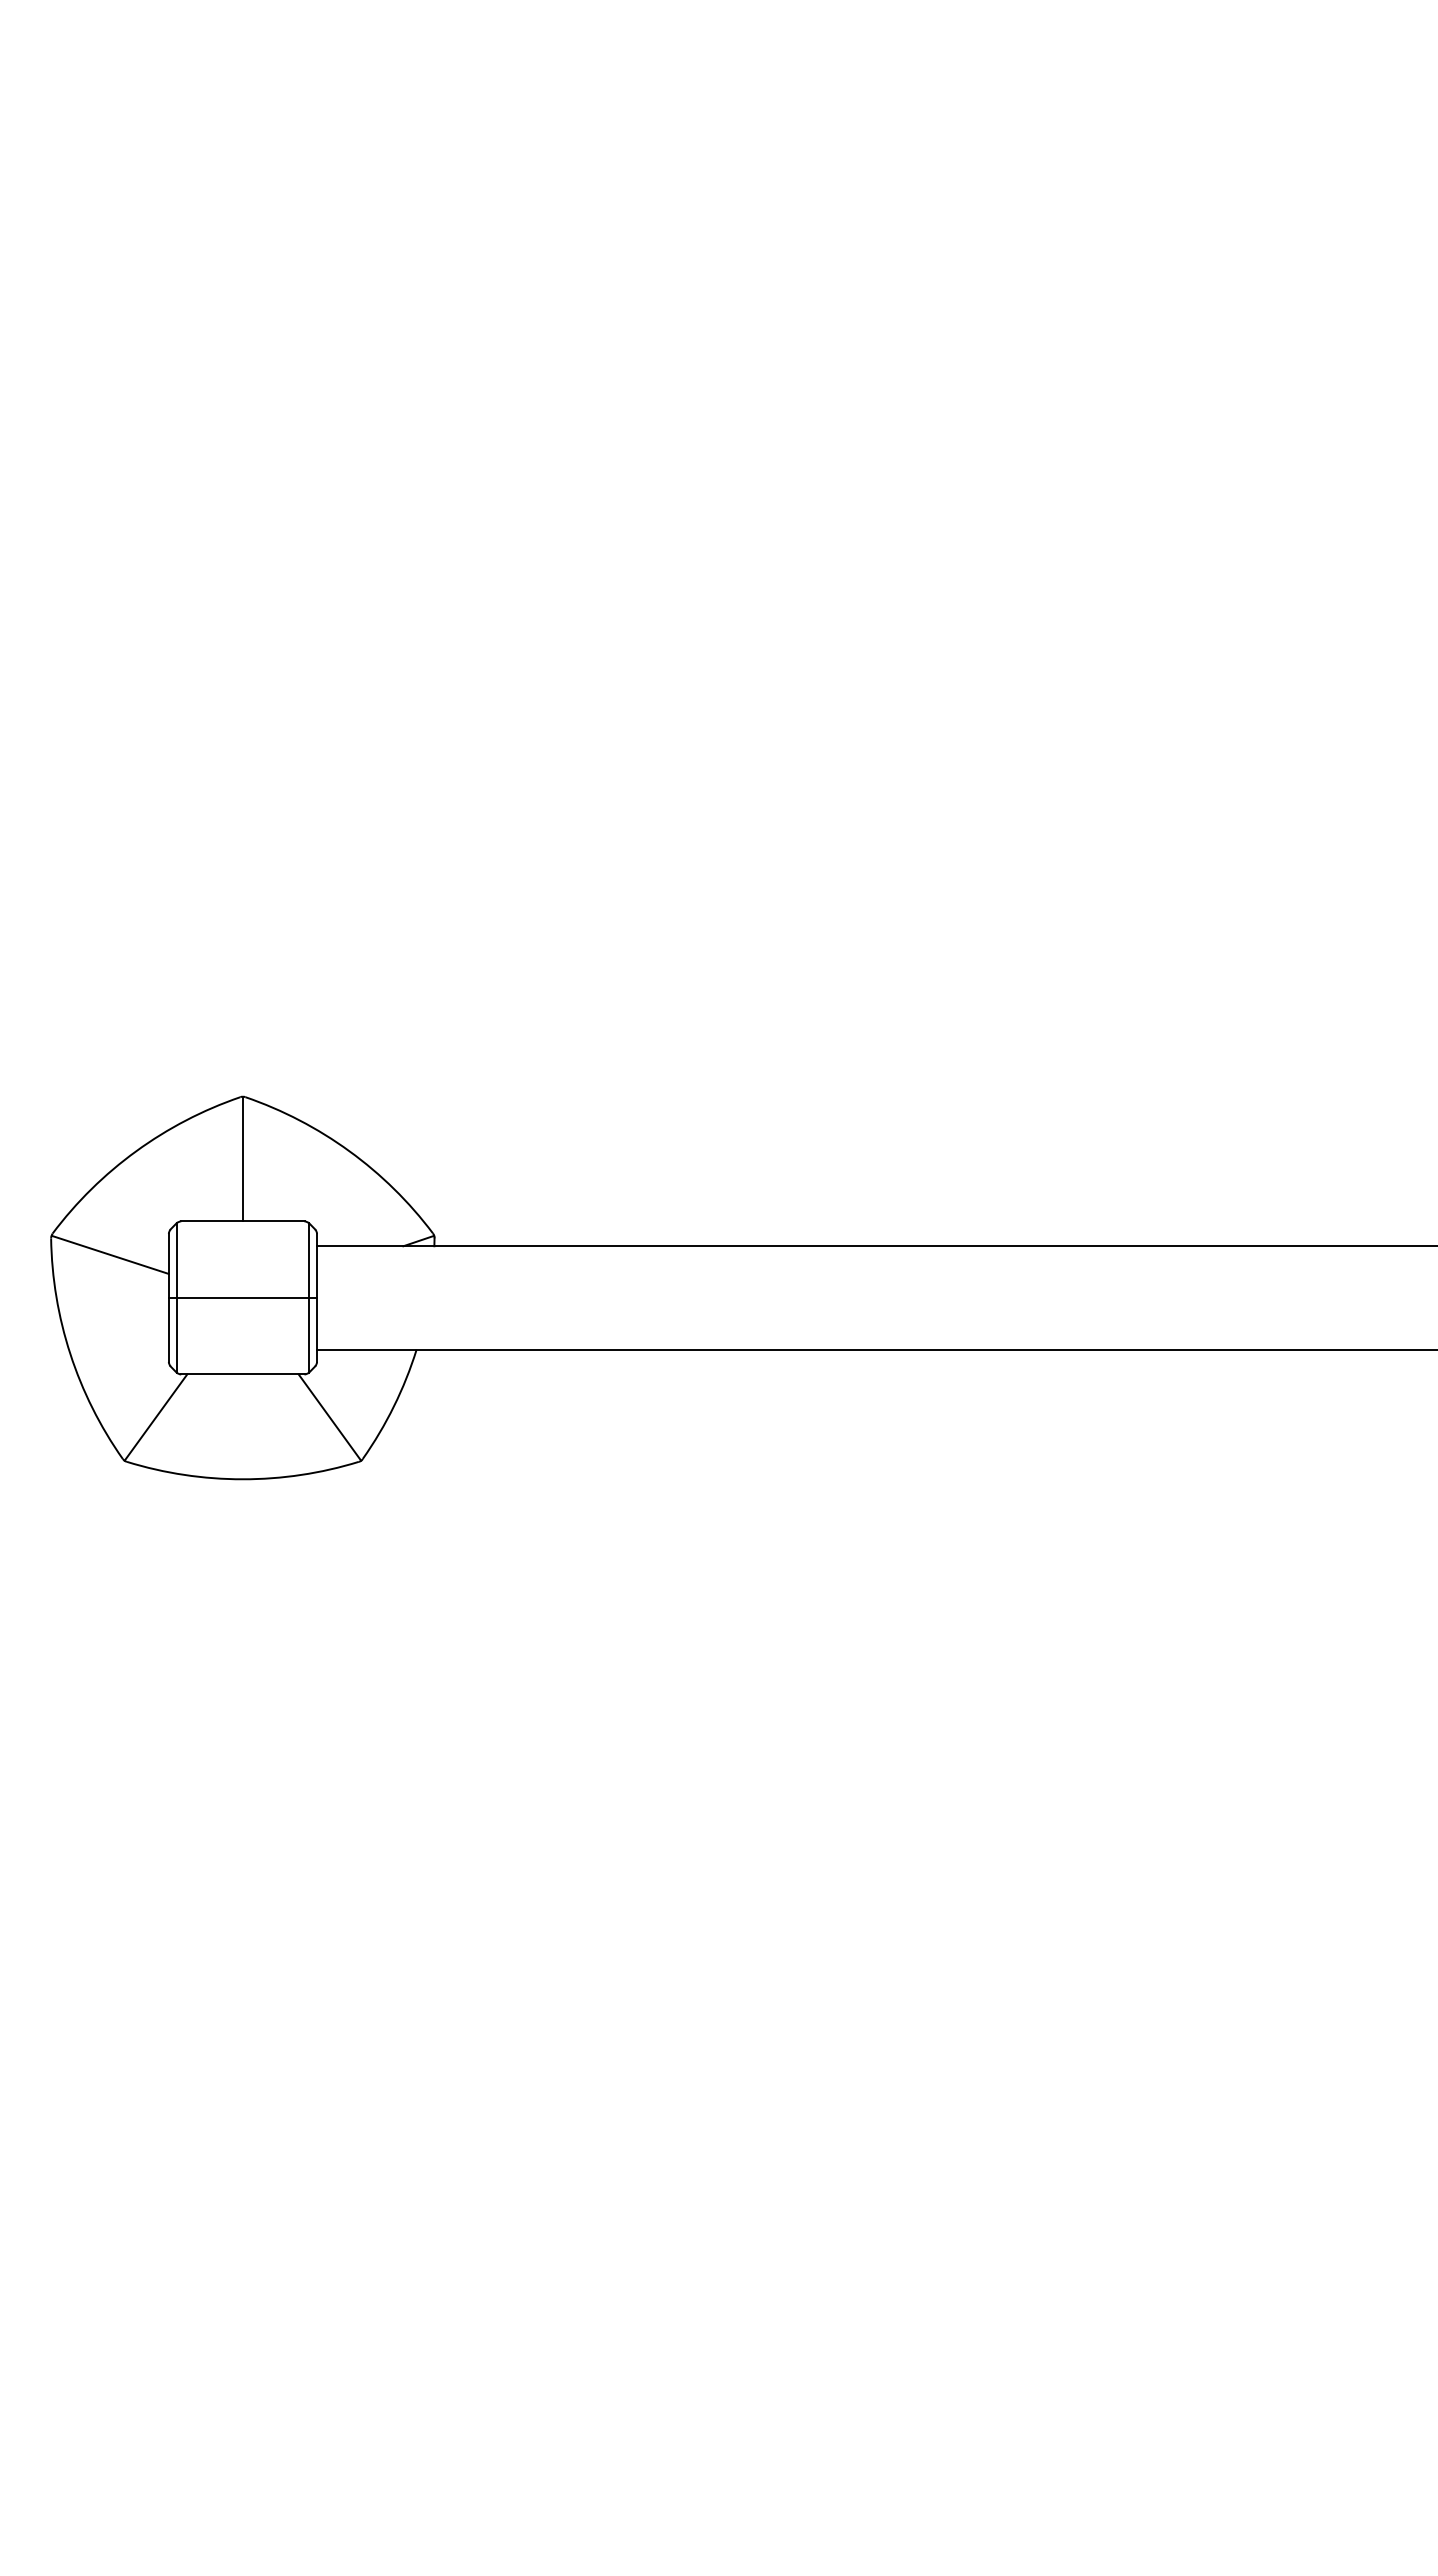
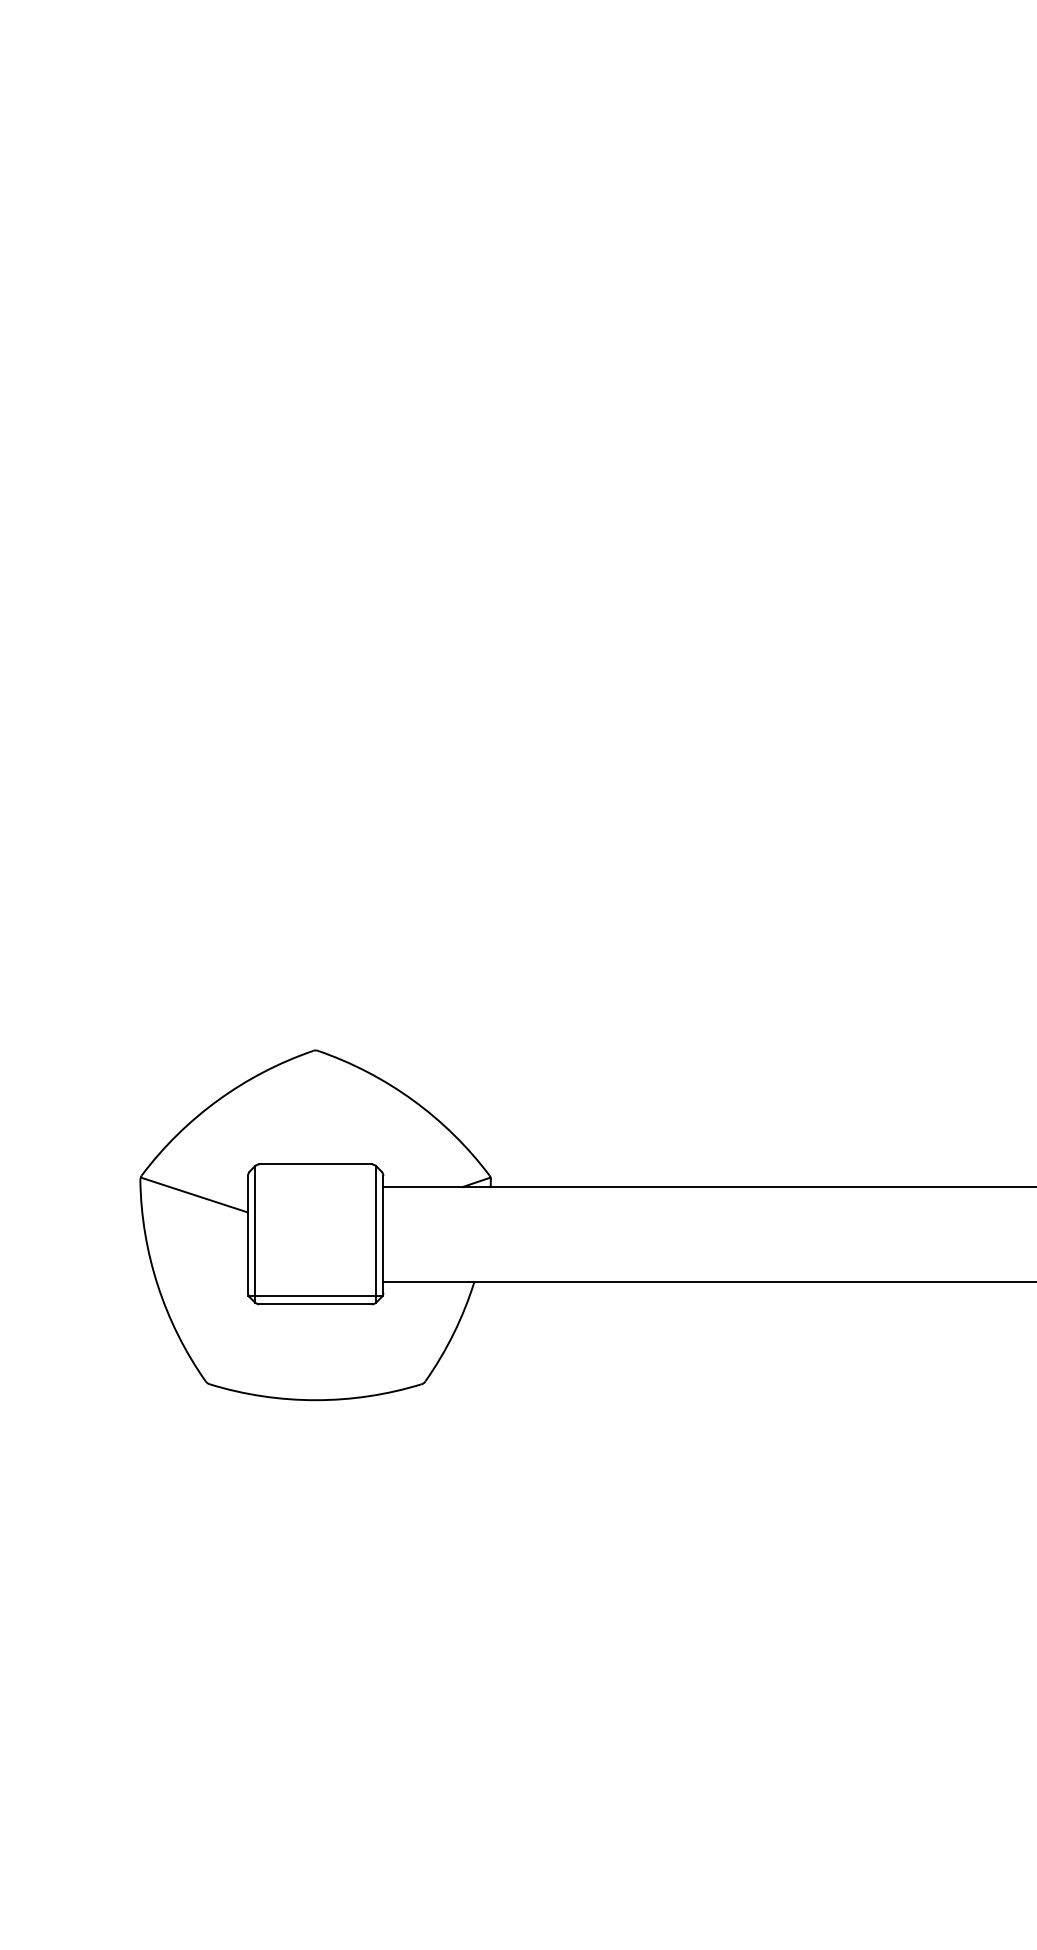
line: (242, 1158) -> (315, 1106), removed
line: (242, 1297) -> (315, 1295), moved
line: (155, 1417) -> (235, 1343), removed
line: (329, 1417) -> (394, 1343), removed

